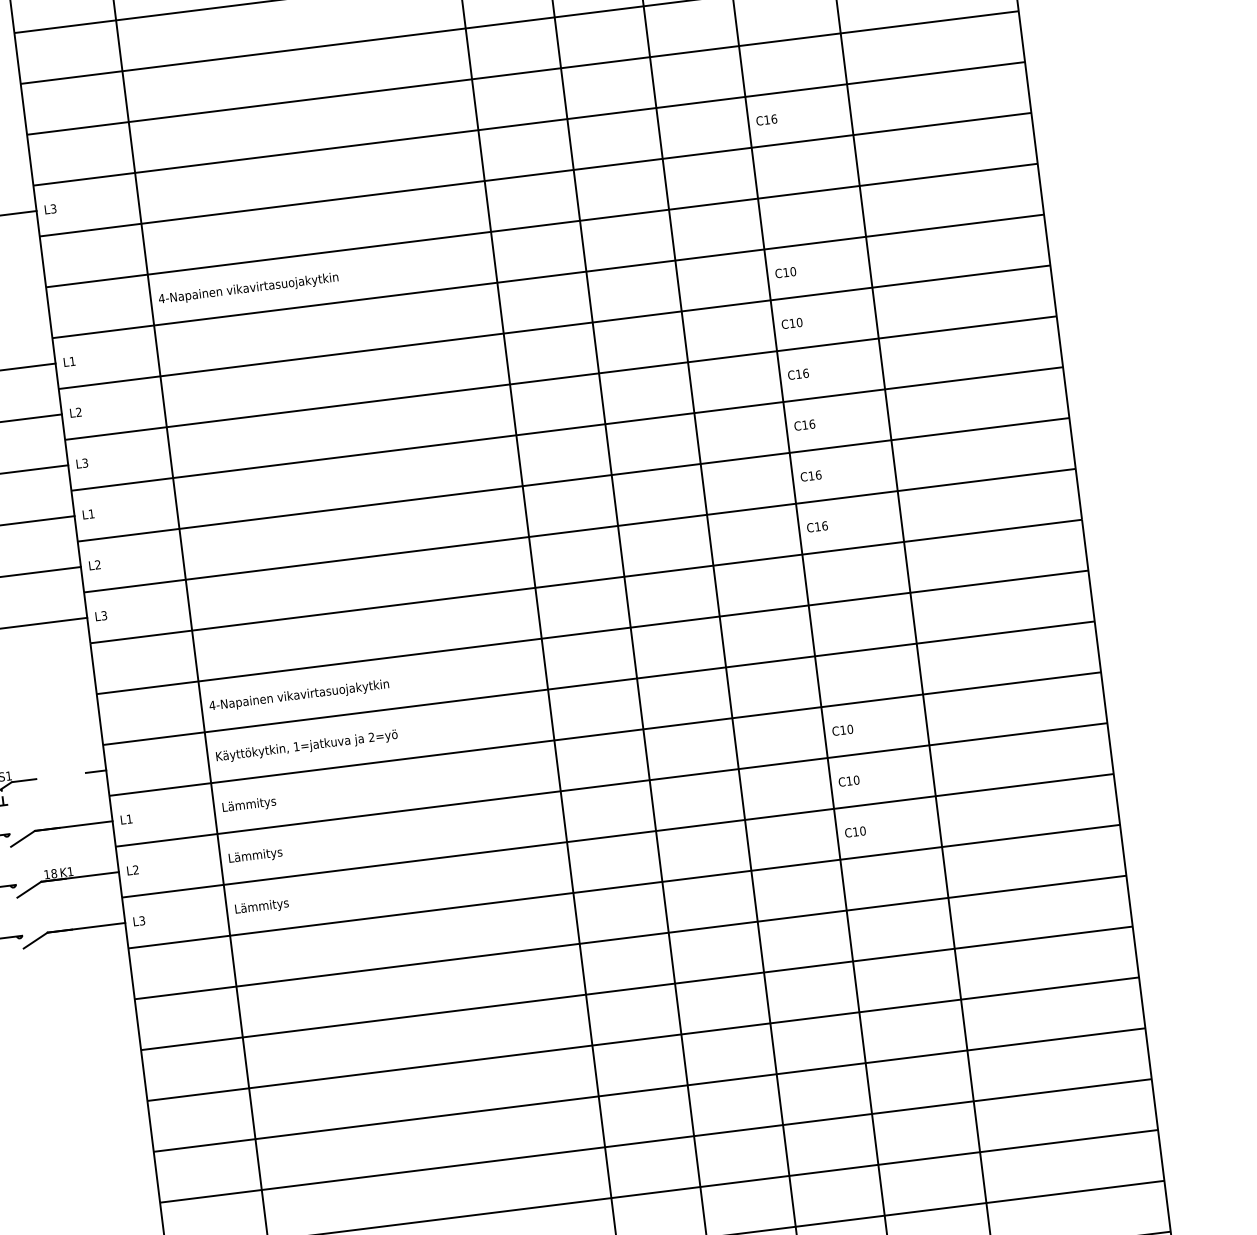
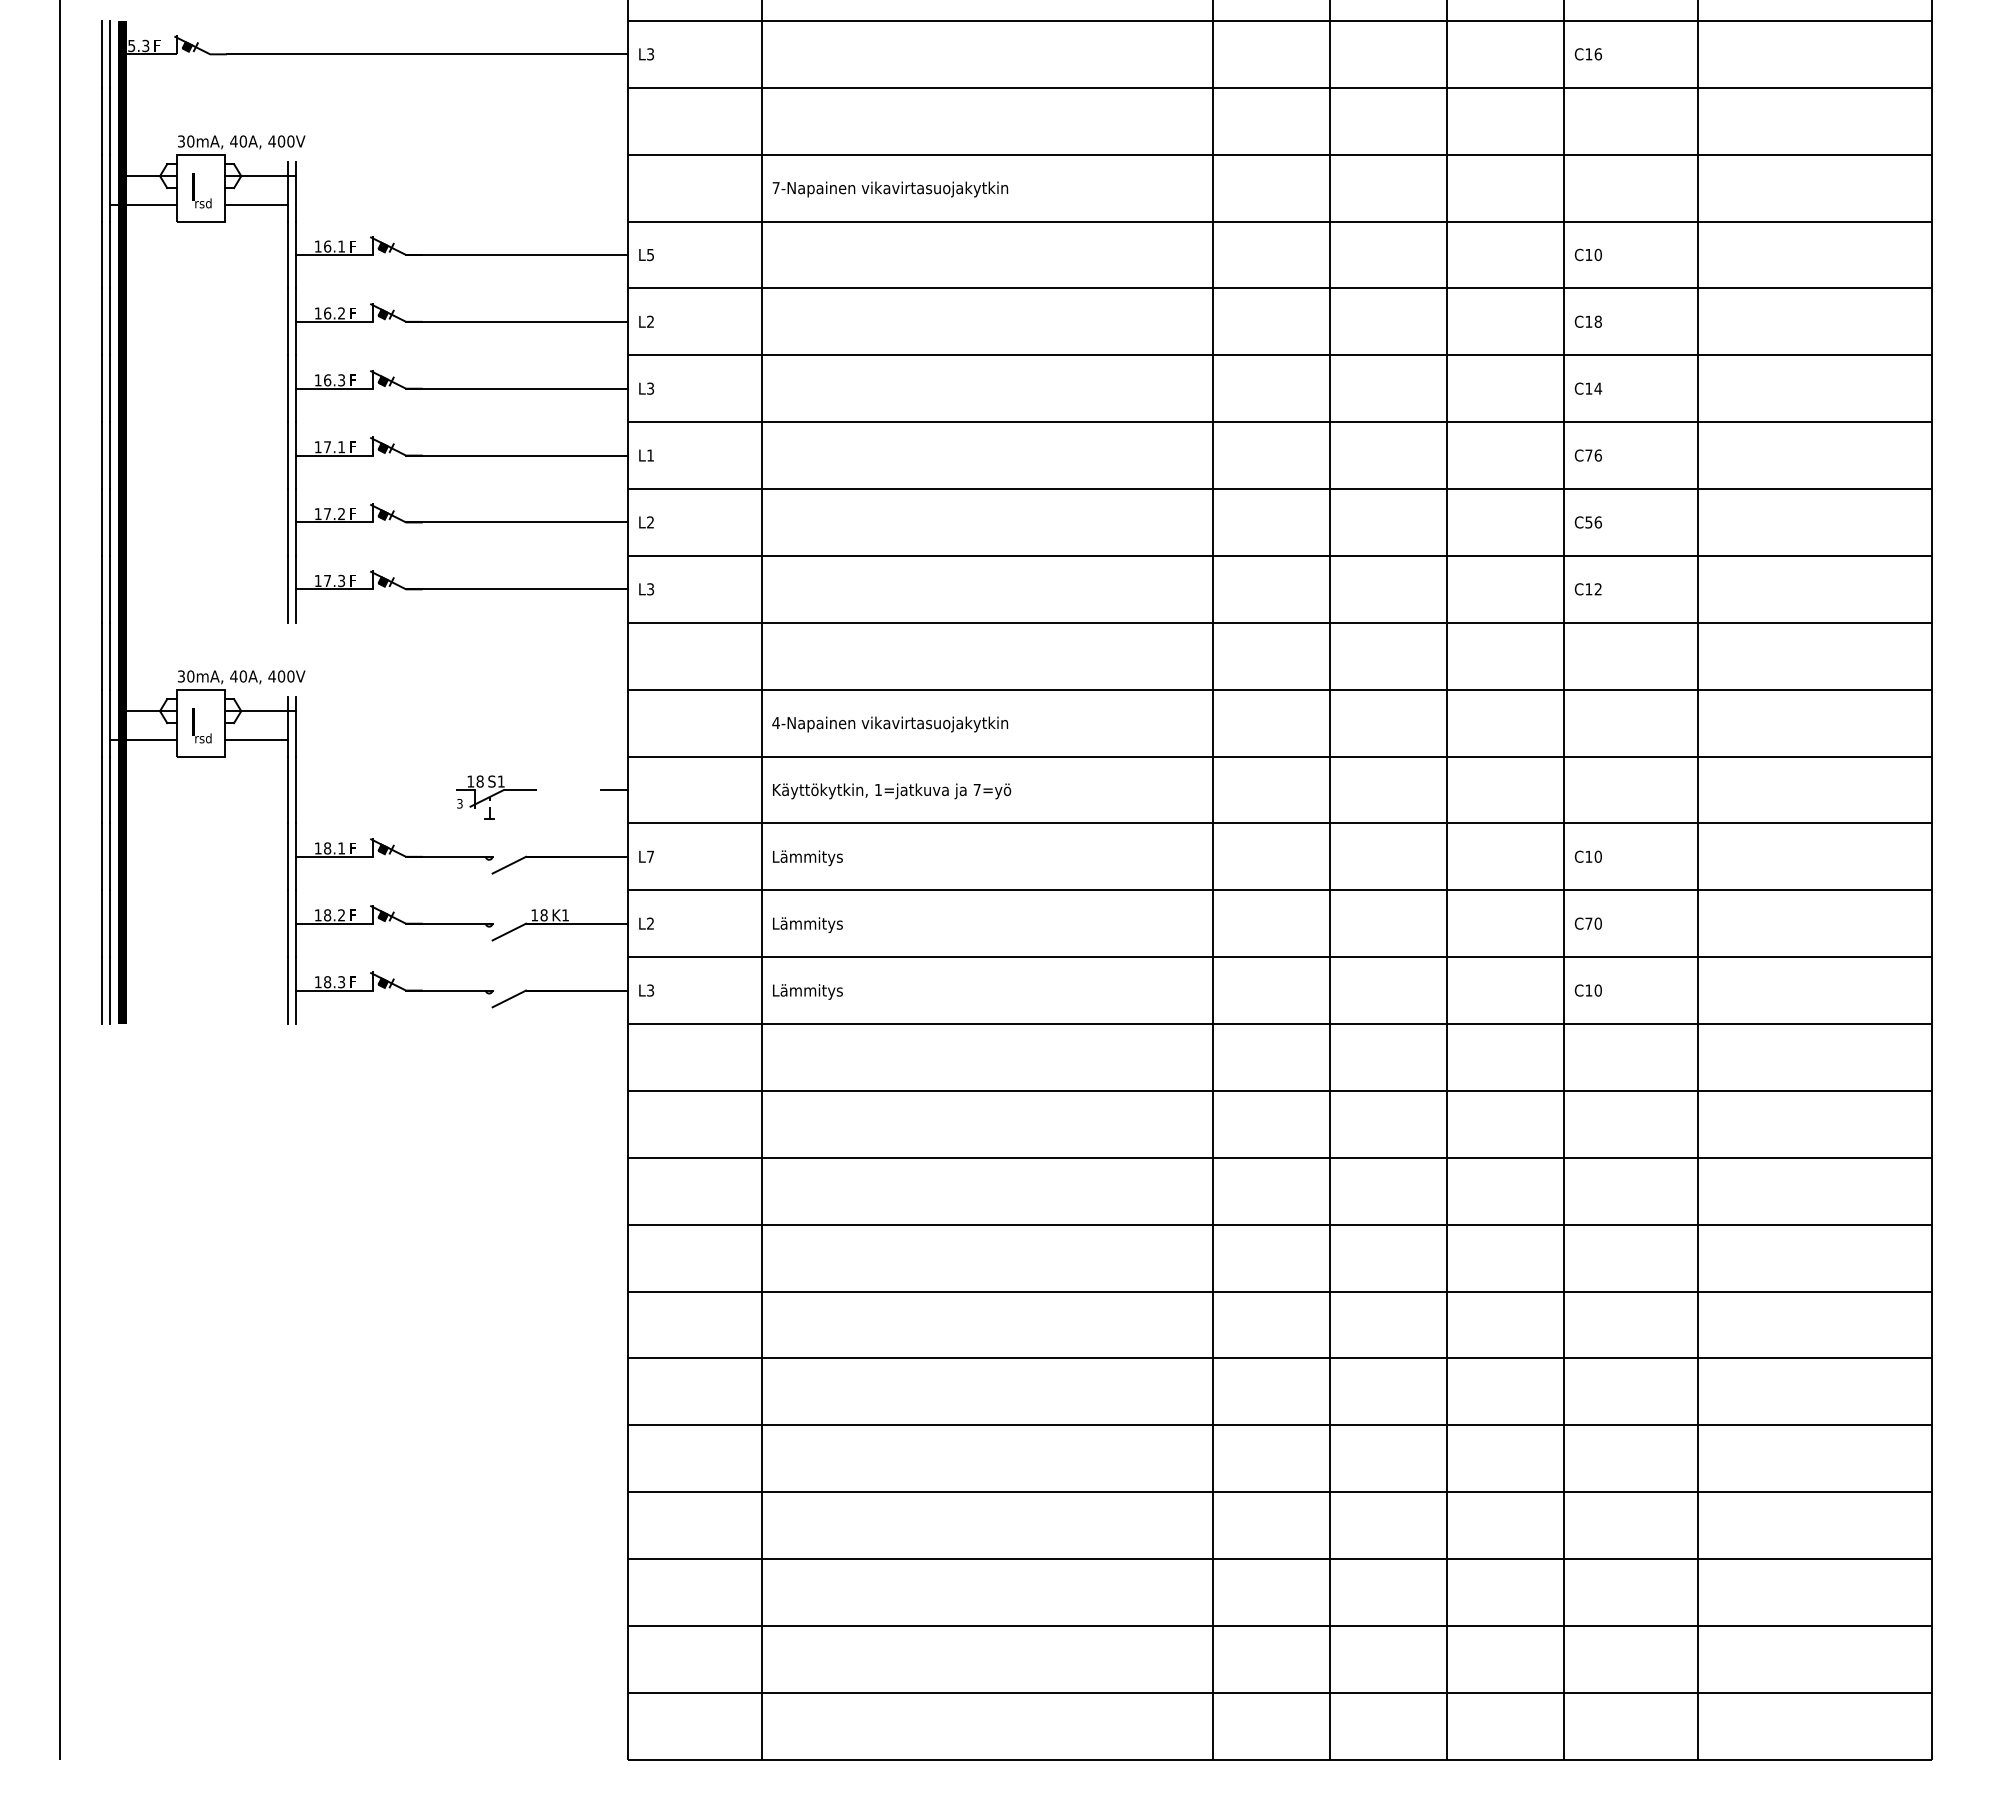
text: (161, 298) -> (775, 187), 4-Napainen -> 7-Napainen
text: (798, 322) -> (1597, 321), C10 -> C18
text: (72, 361) -> (650, 255), L1 -> L5
text: (806, 373) -> (1598, 388), C16 -> C14
text: (804, 425) -> (1588, 455), C16 -> C76
text: (811, 476) -> (1588, 522), C16 -> C56
text: (825, 526) -> (1598, 589), C16 -> C12
text: (371, 737) -> (976, 789), 2=yö -> 7=yö
text: (849, 781) -> (1588, 923), C10 -> C70
text: (129, 818) -> (650, 856), L1 -> L7

